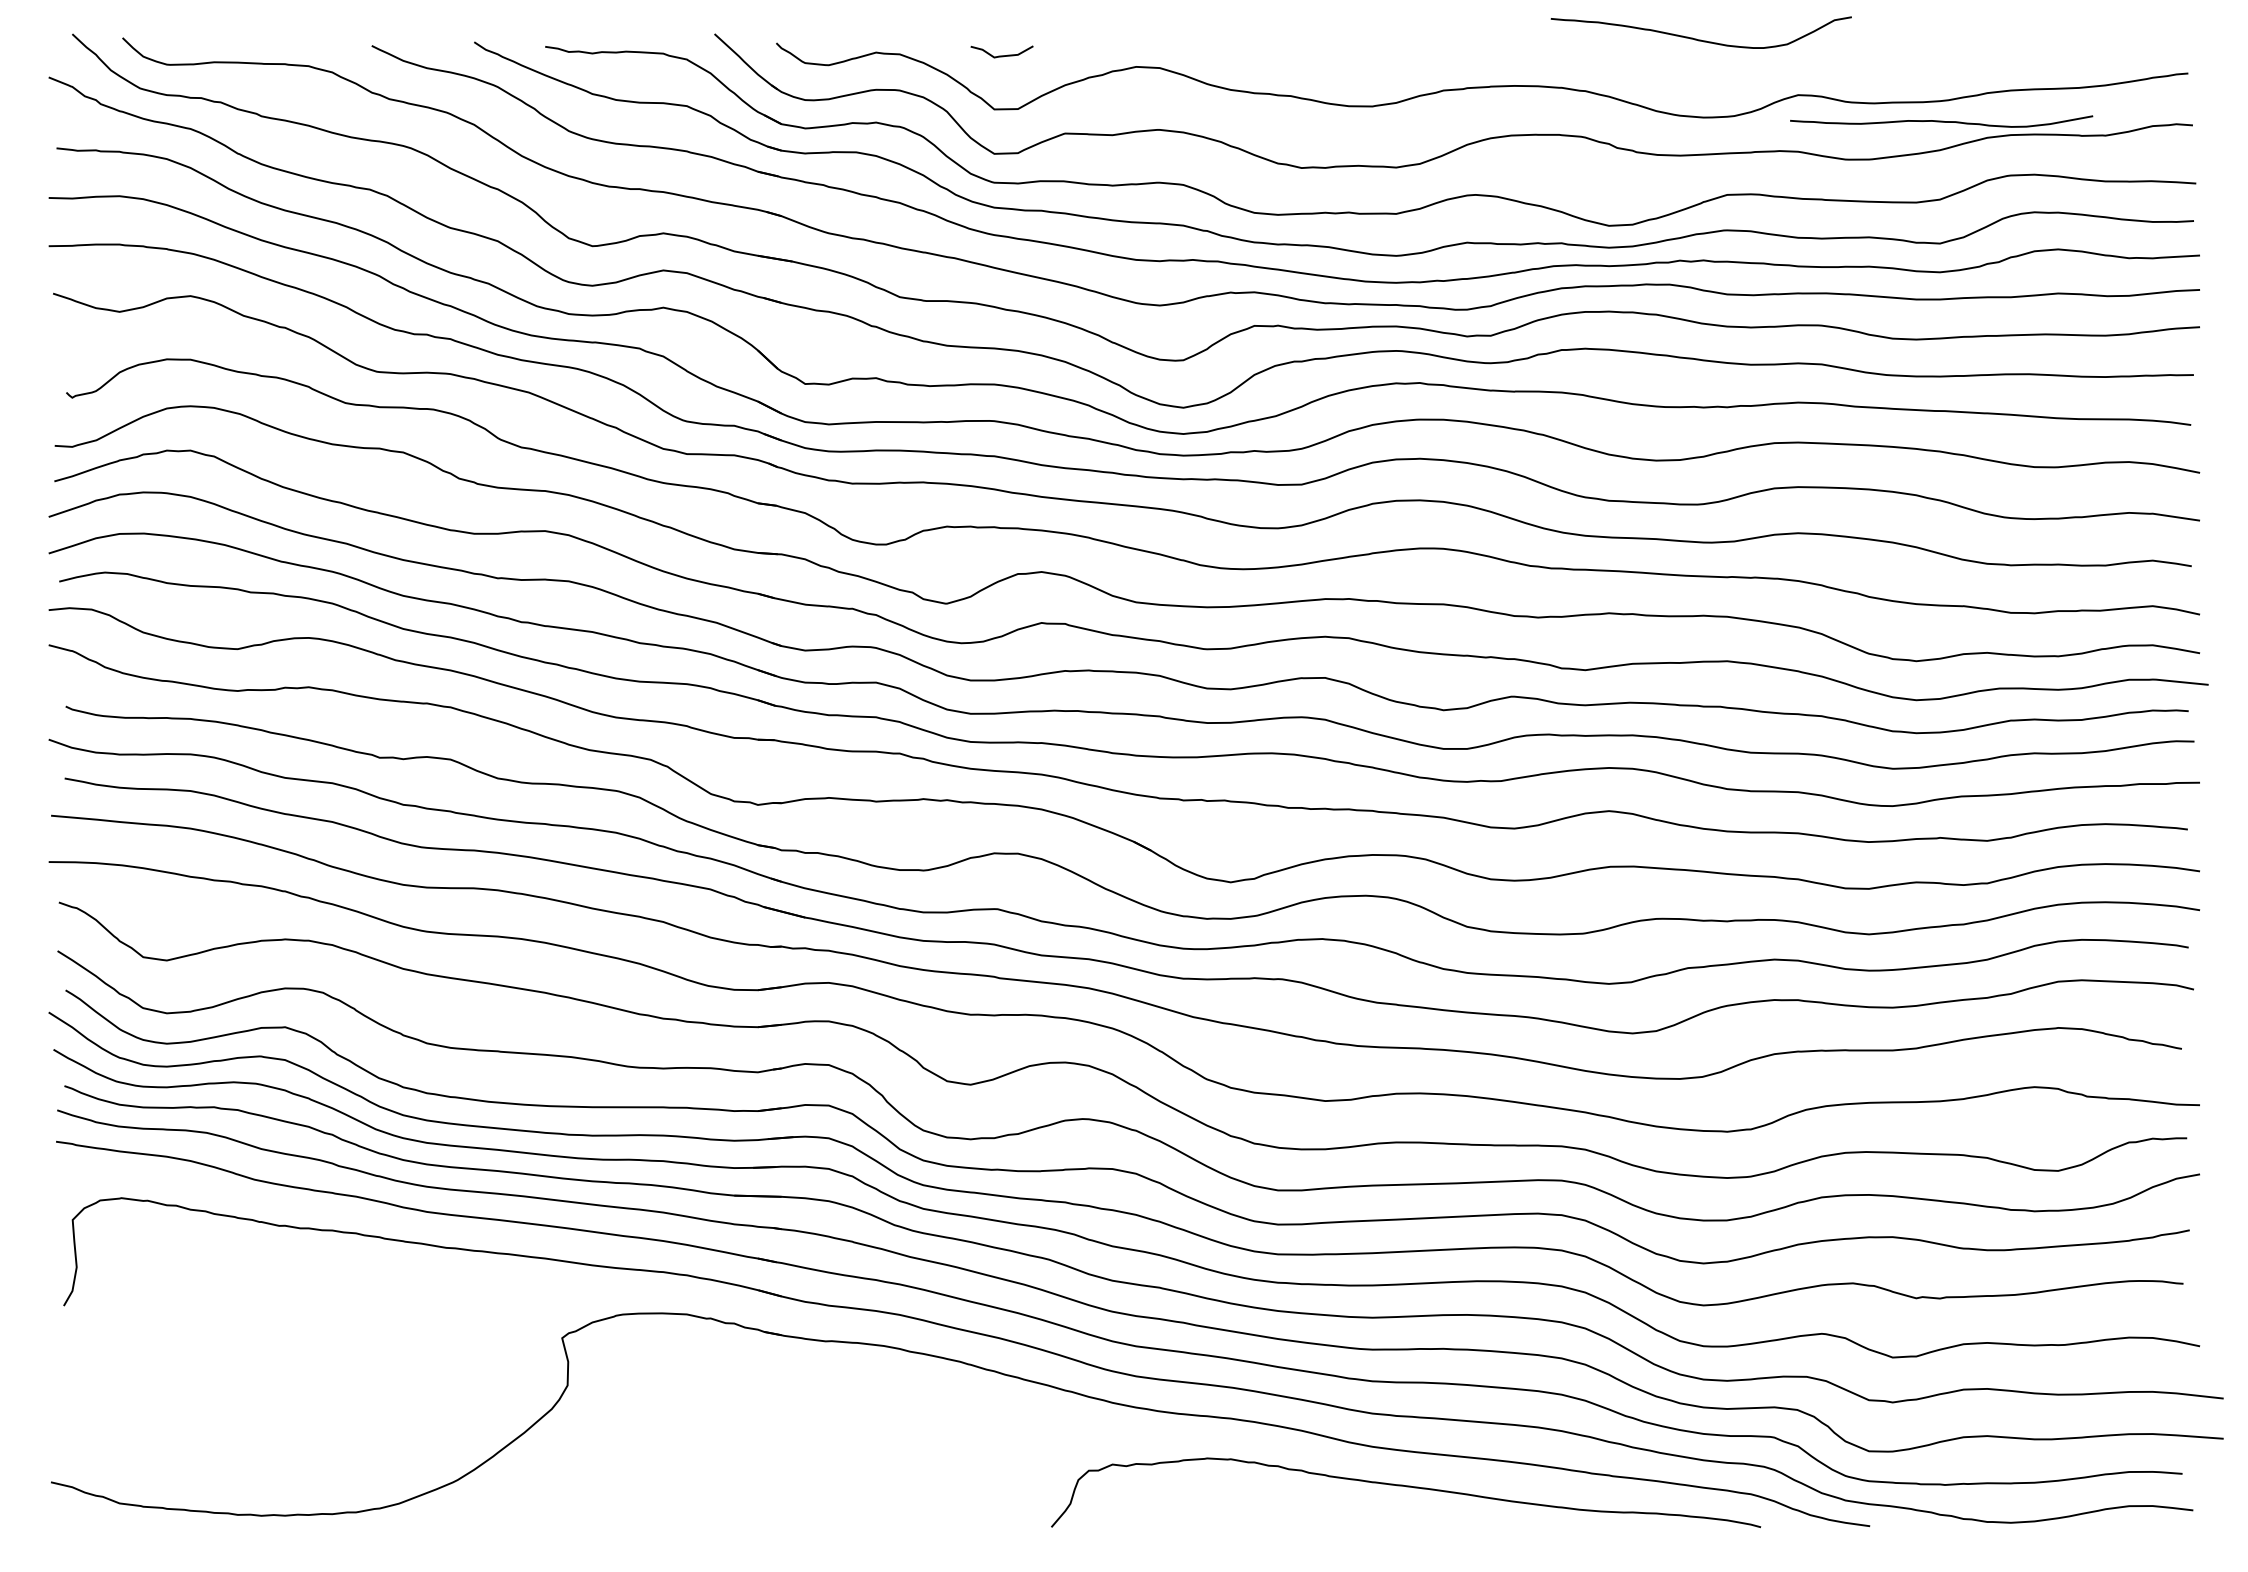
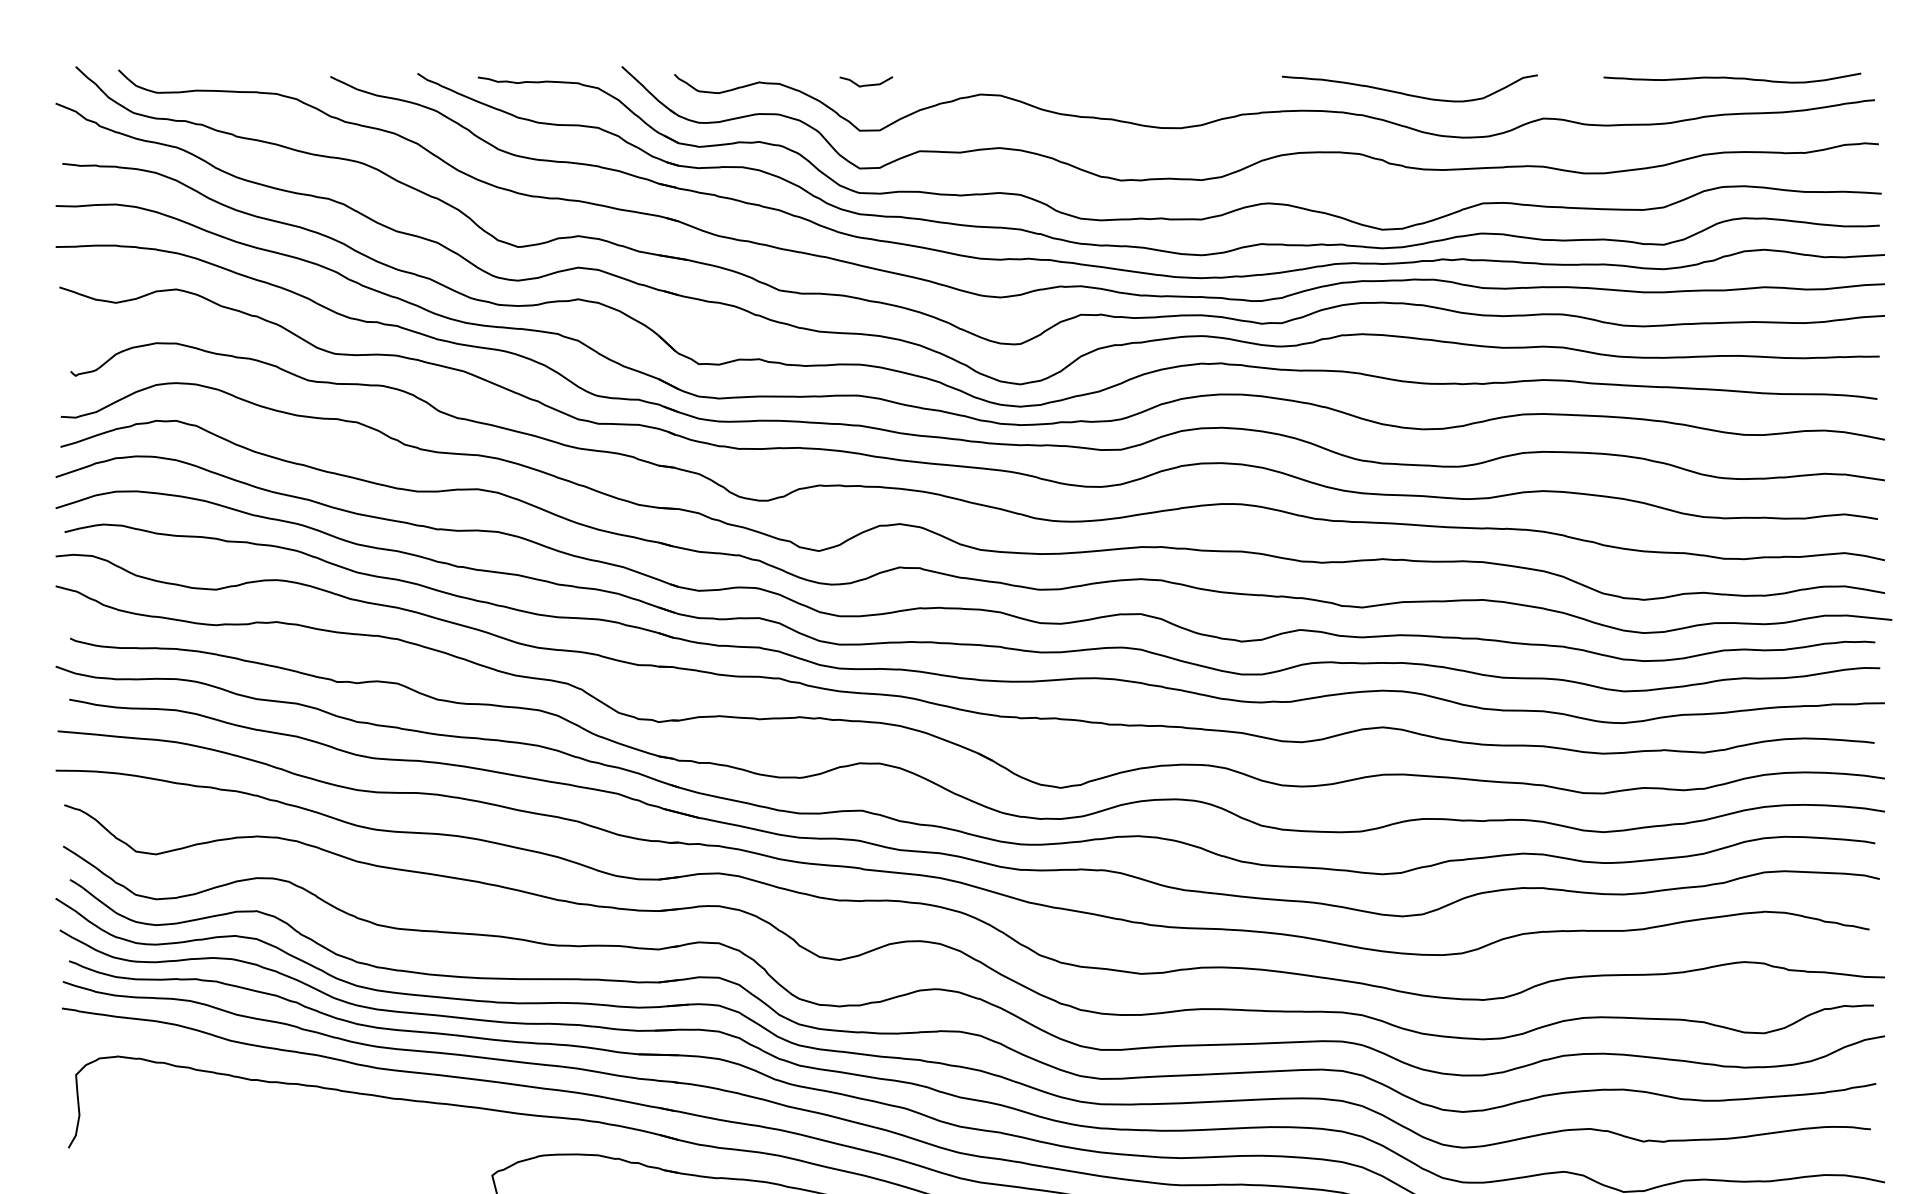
curve: (1700, 39) -> (1409, 94), moved
curve: (1941, 121) -> (1732, 78), moved

